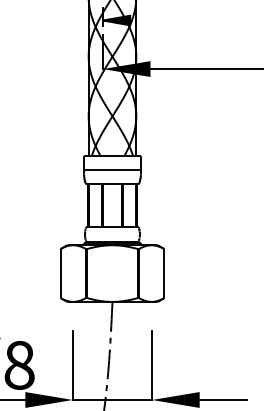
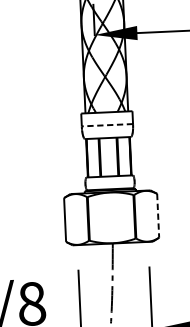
line: (112, 170) -> (107, 125), solid -> dashed
line: (164, 274) -> (158, 216), solid -> dashed

